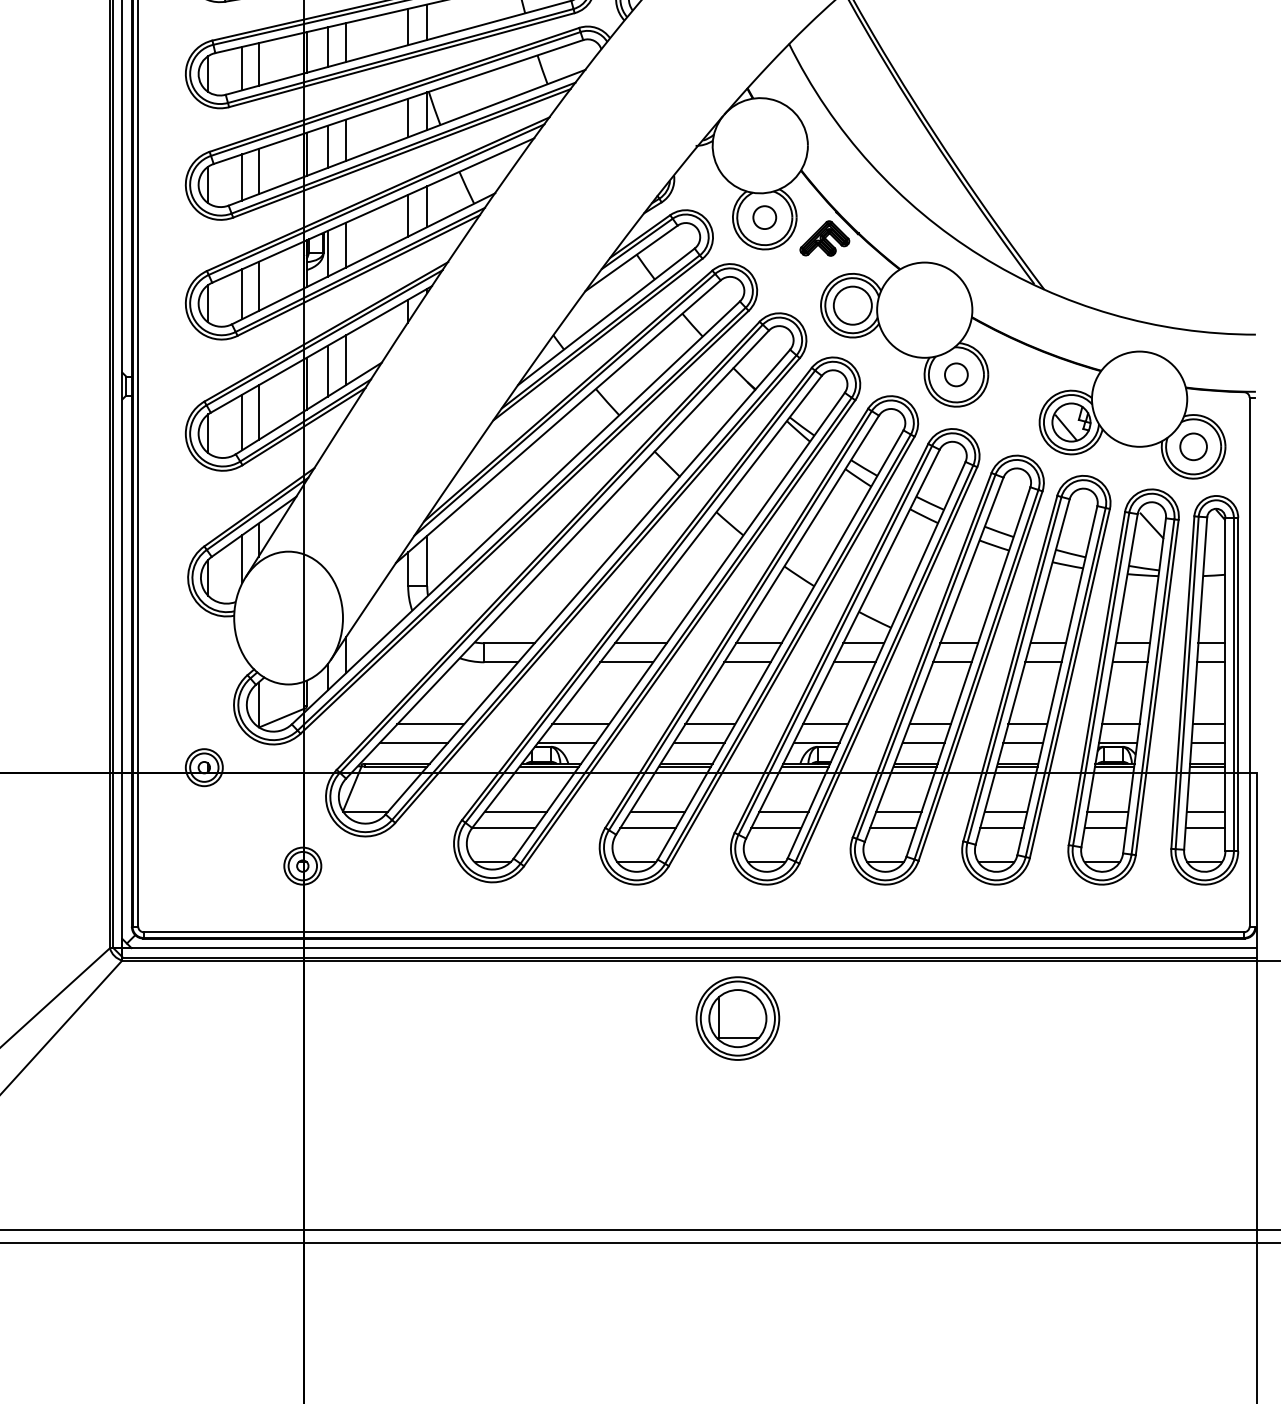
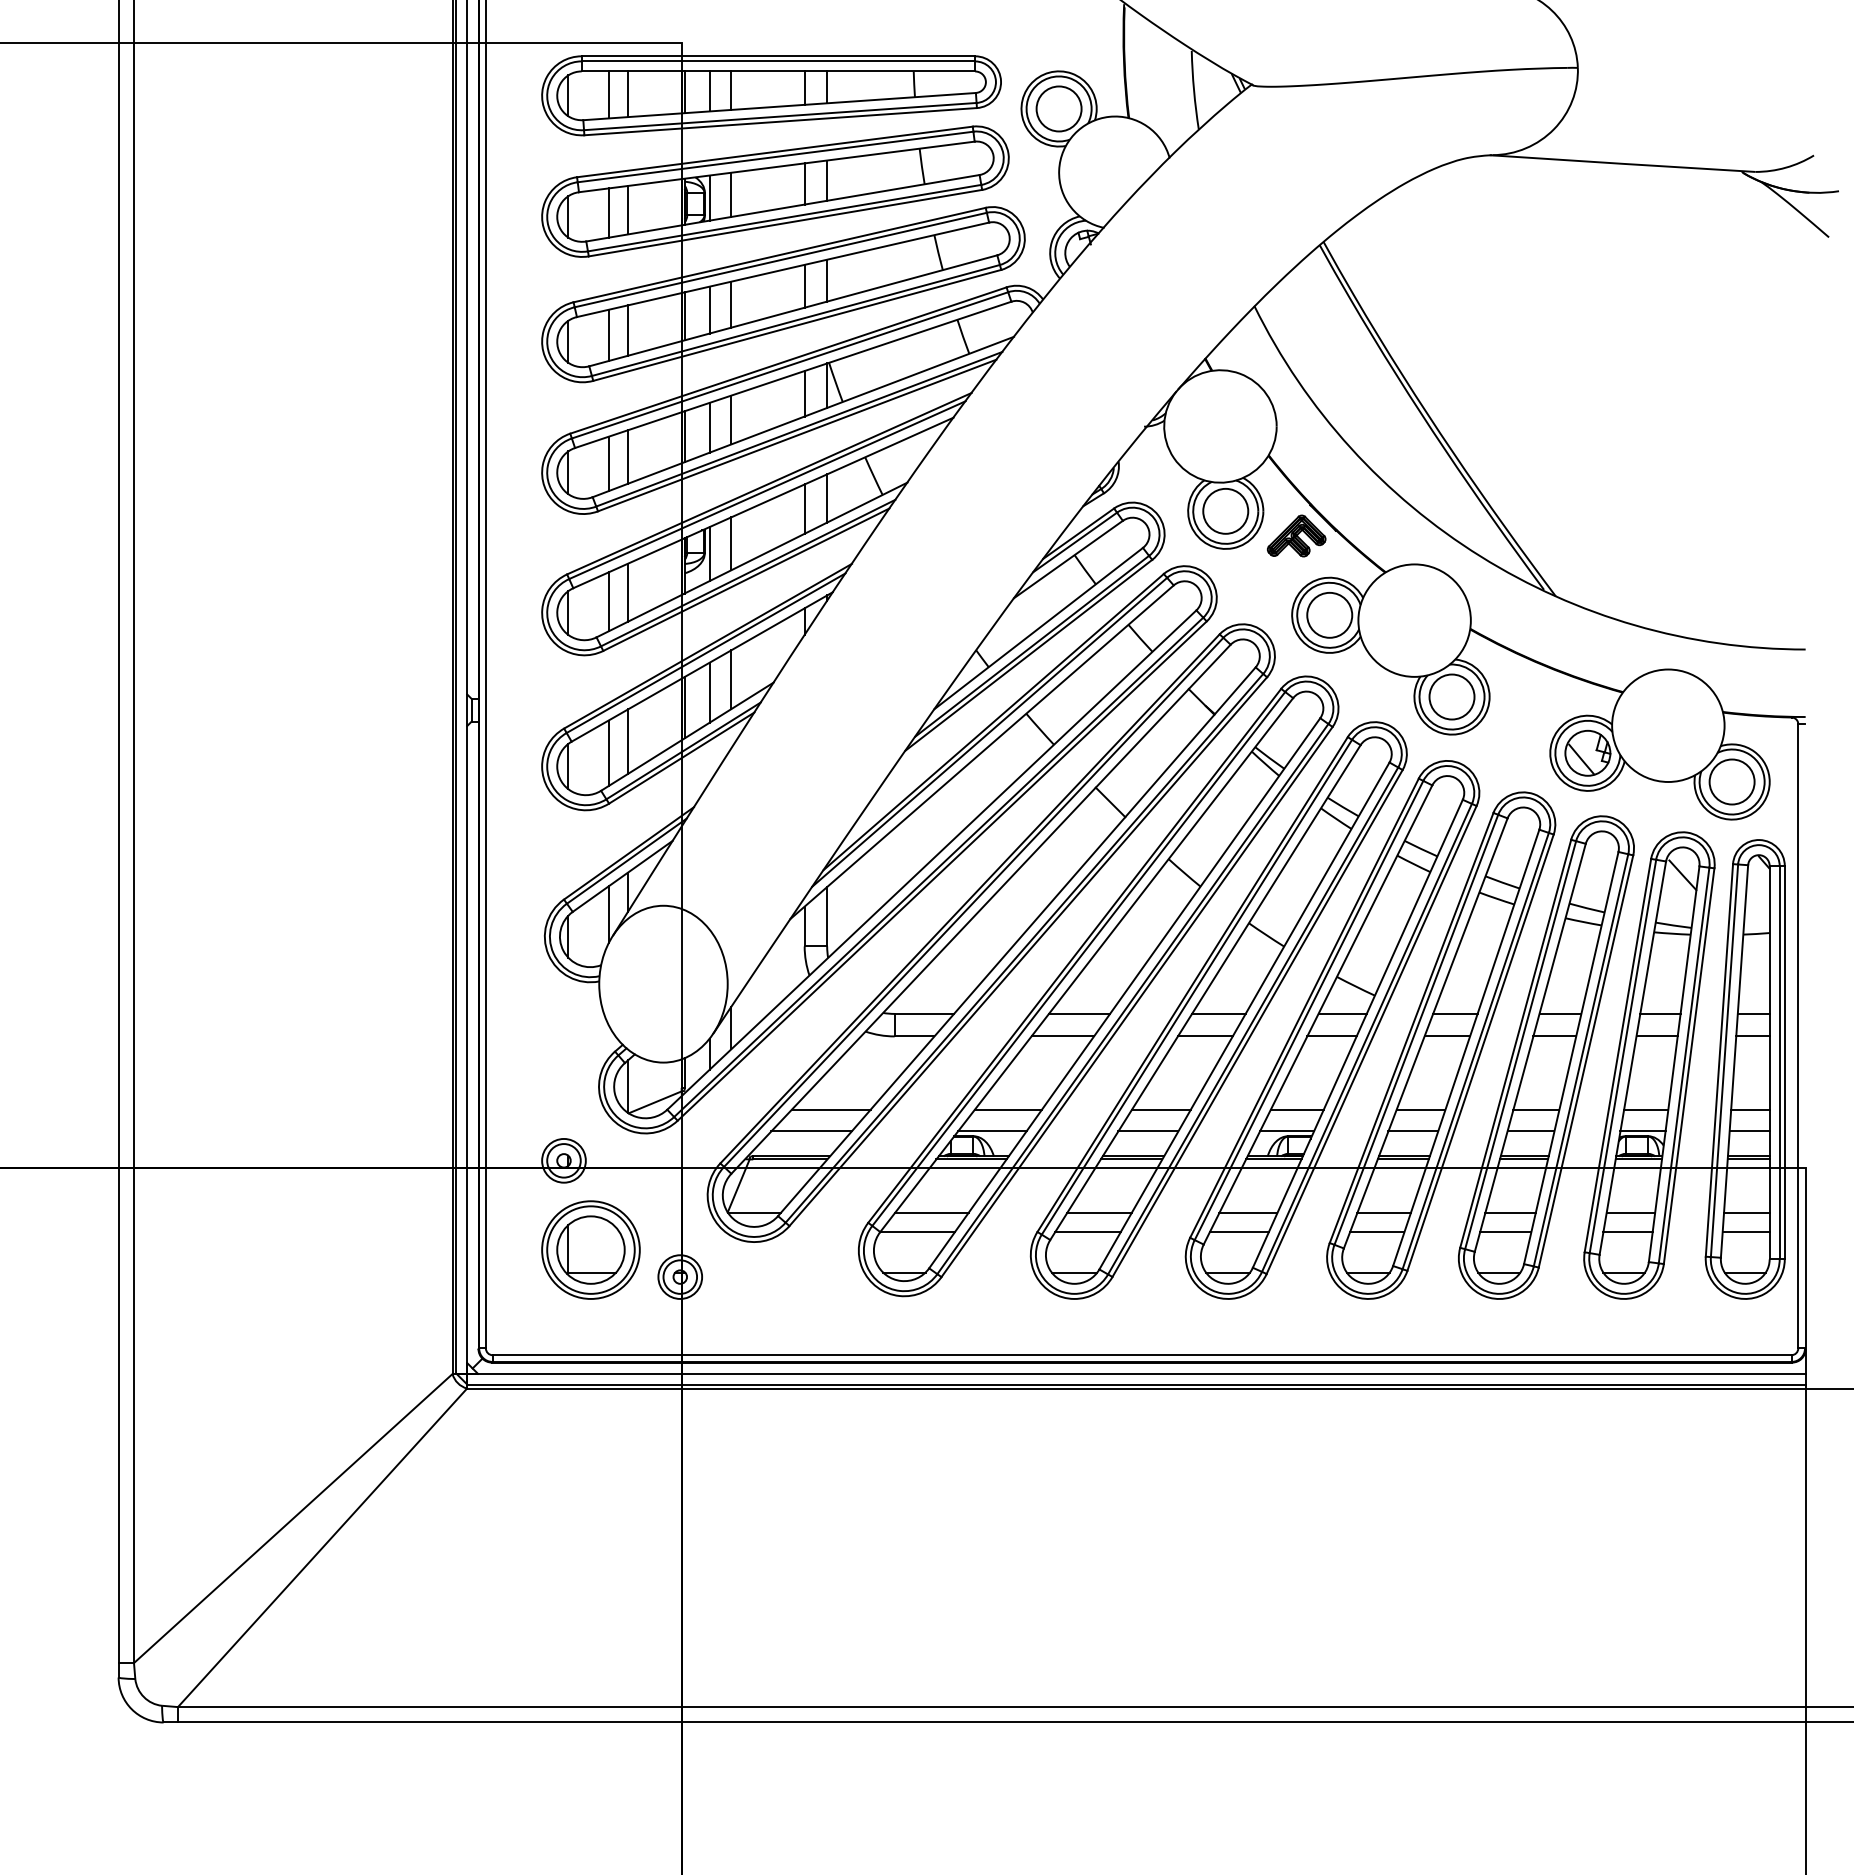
circle: (764, 216) -> (1225, 510), size x1.67
circle: (955, 374) -> (1451, 696), size x1.67
circle: (1193, 446) -> (1731, 781), size x1.43
part: (737, 1018) -> (590, 1249), moved

